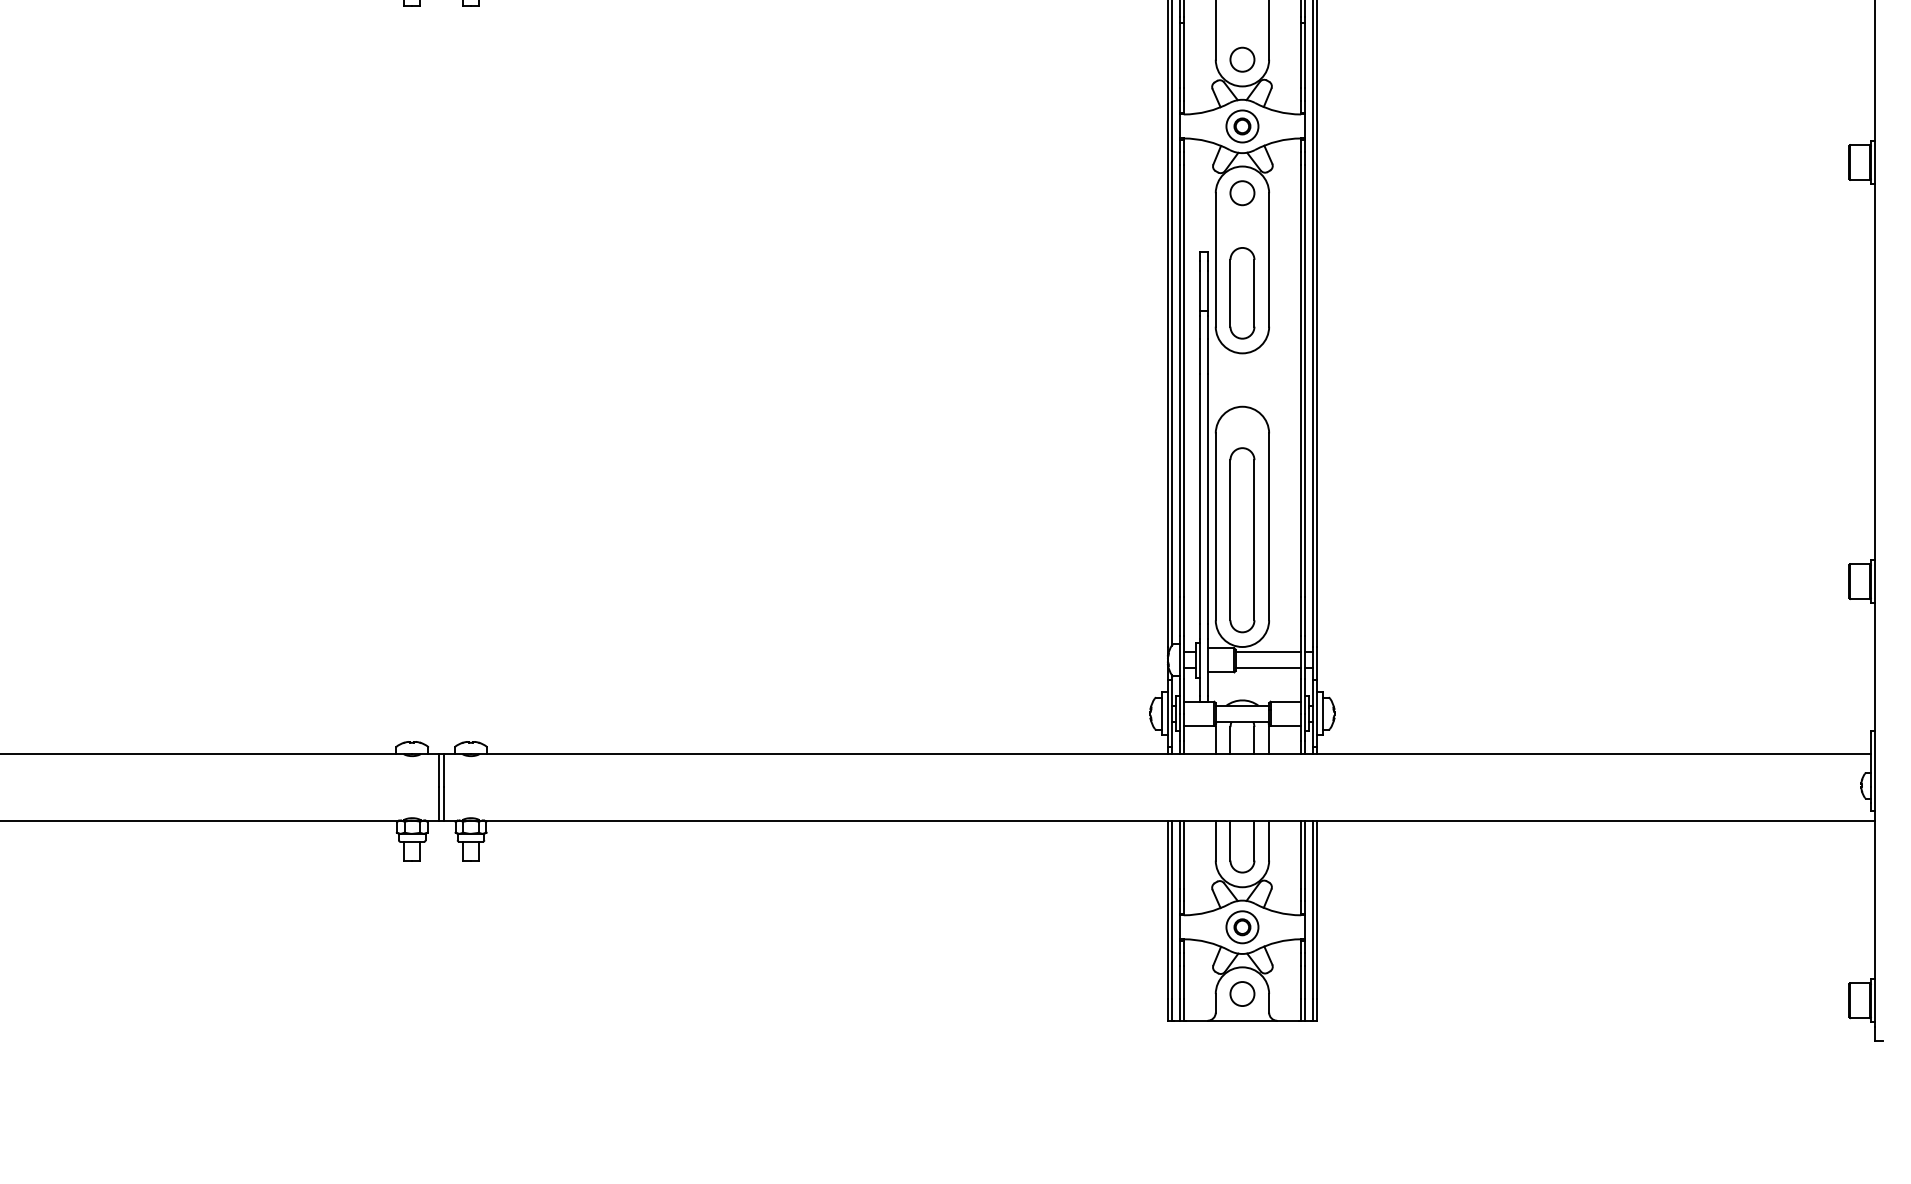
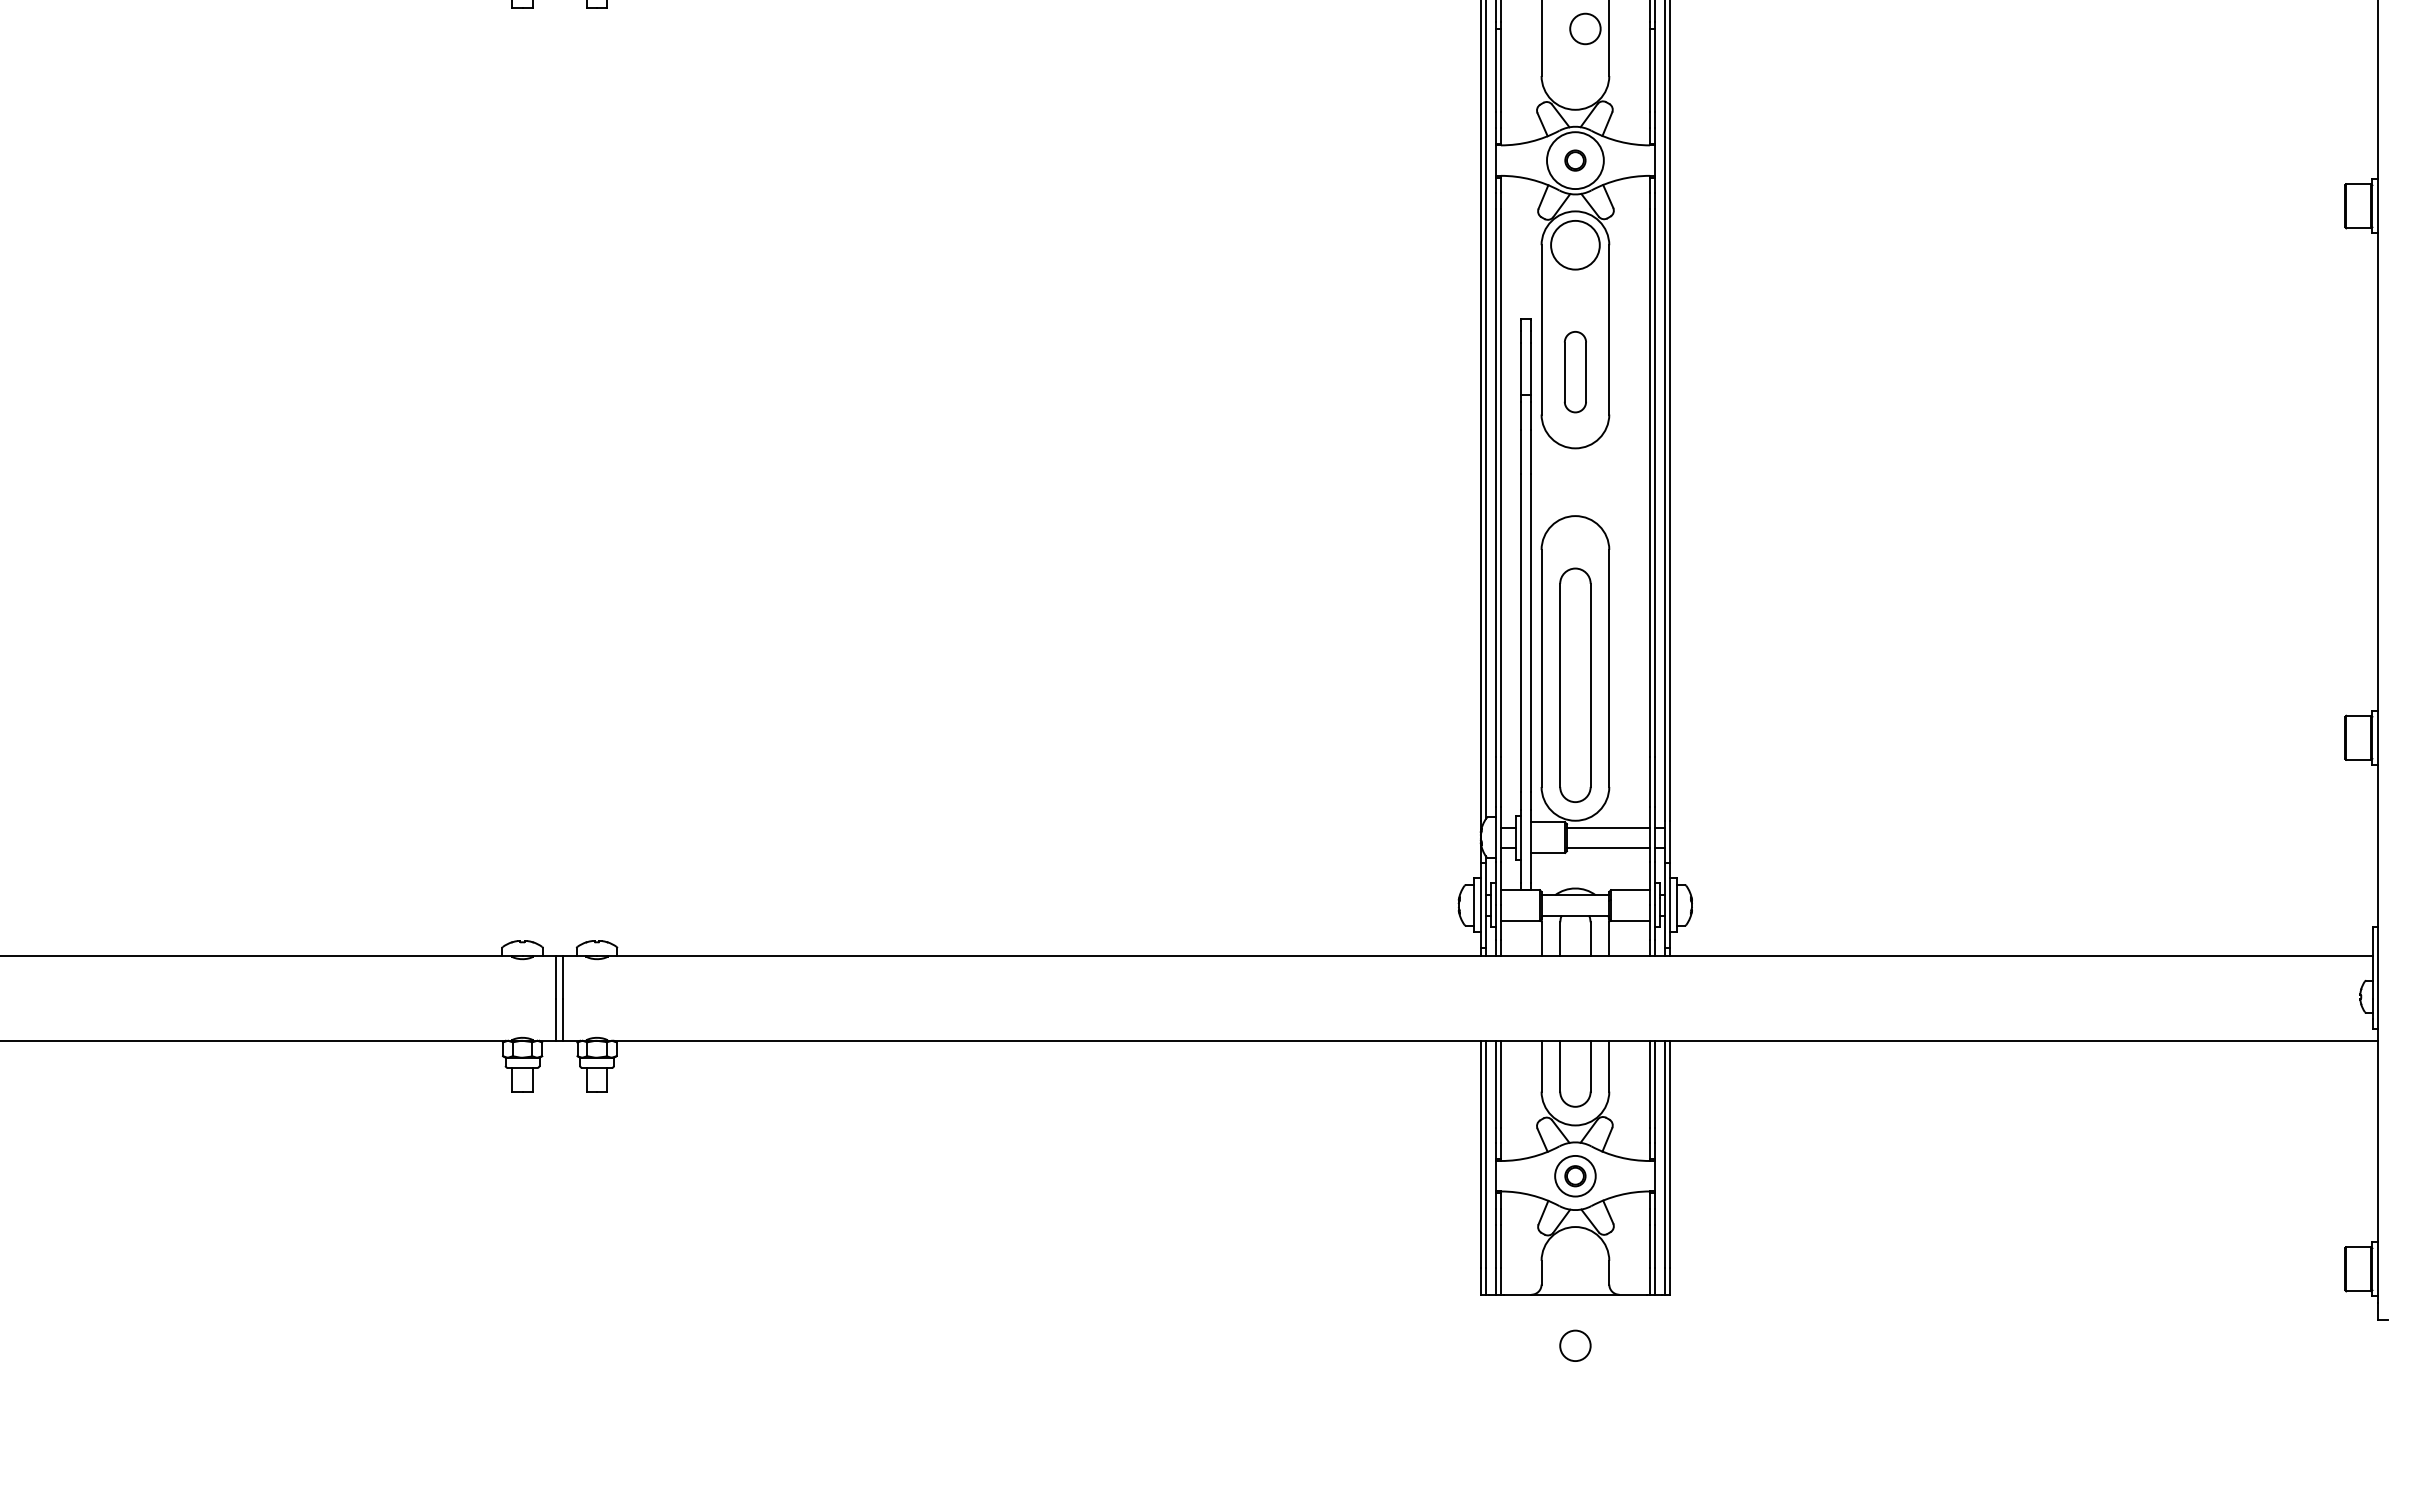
circle: (1242, 59) -> (1585, 28), moved
circle: (1242, 126) -> (1575, 160), size x1.4
circle: (1242, 193) -> (1575, 245), size x1.6
part: (1242, 292) -> (1575, 371), size x0.7
circle: (1242, 993) -> (1575, 1345), moved

